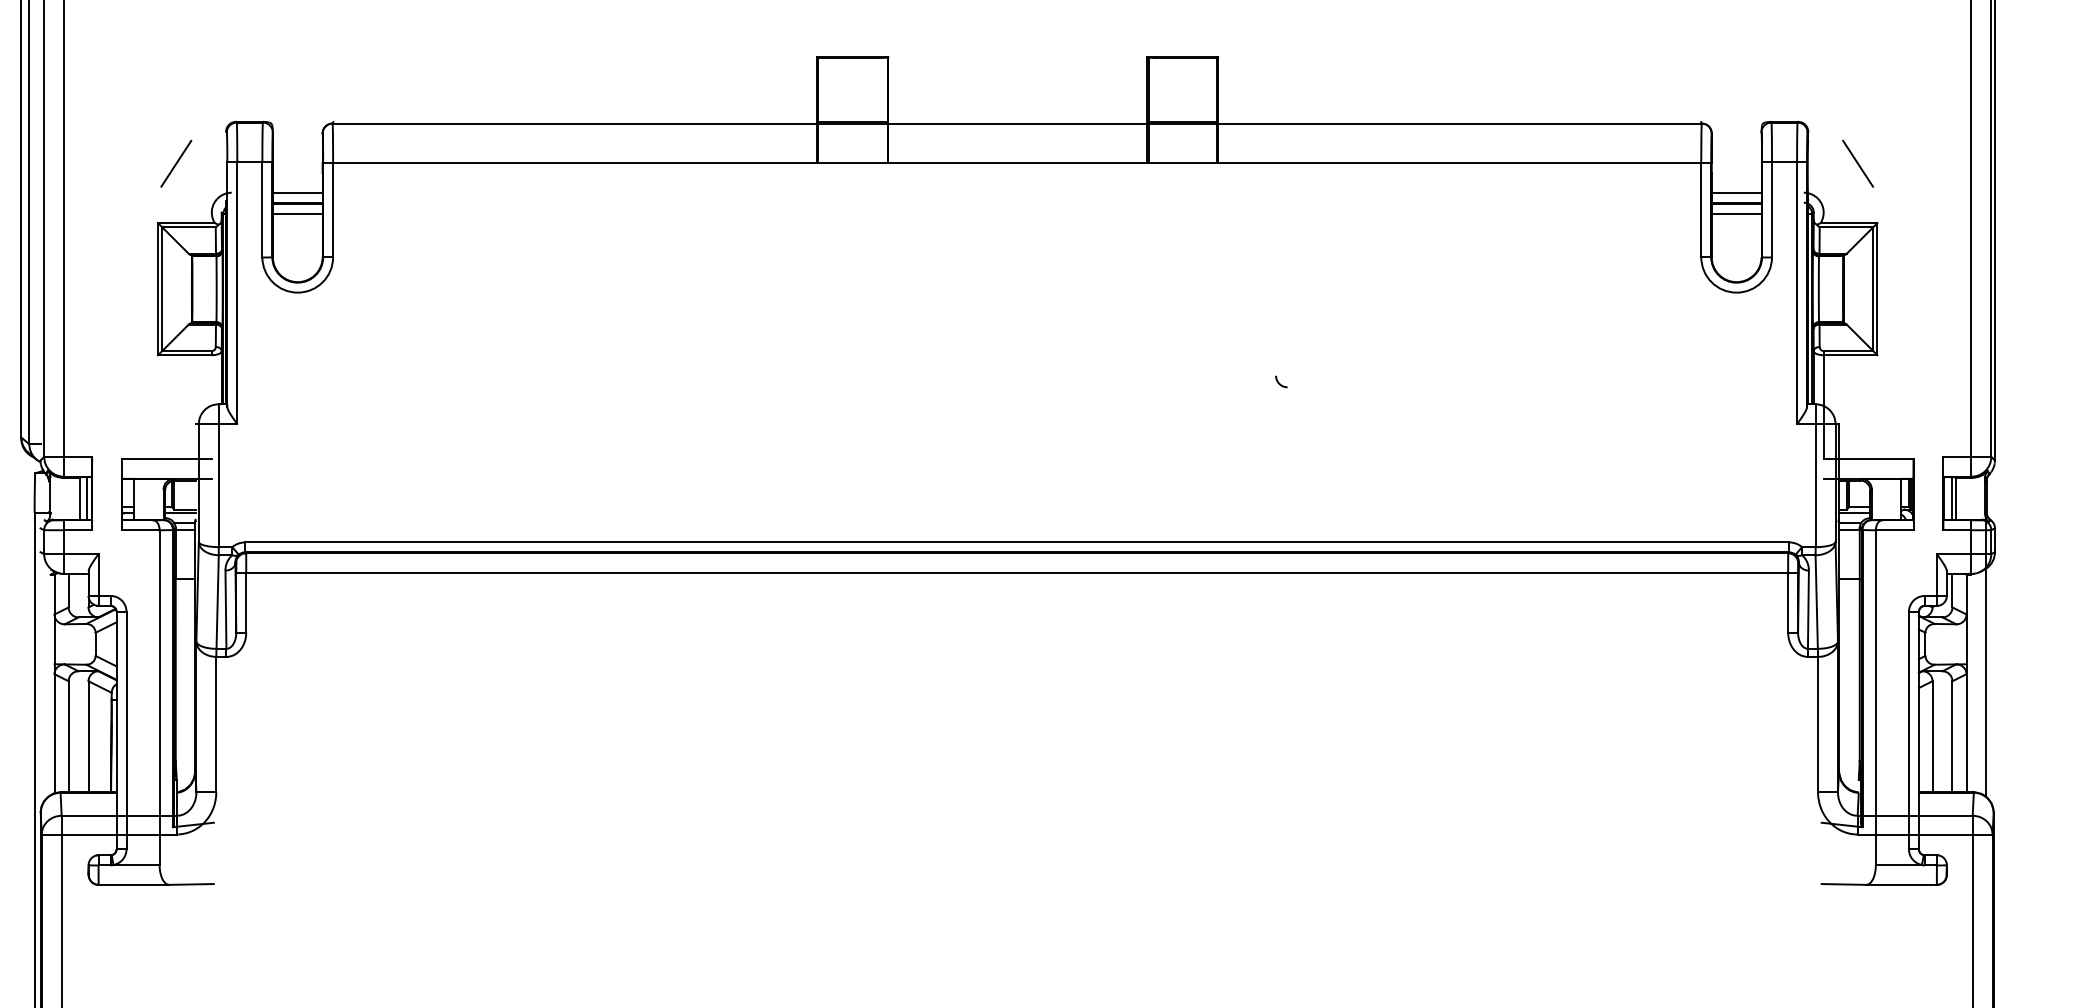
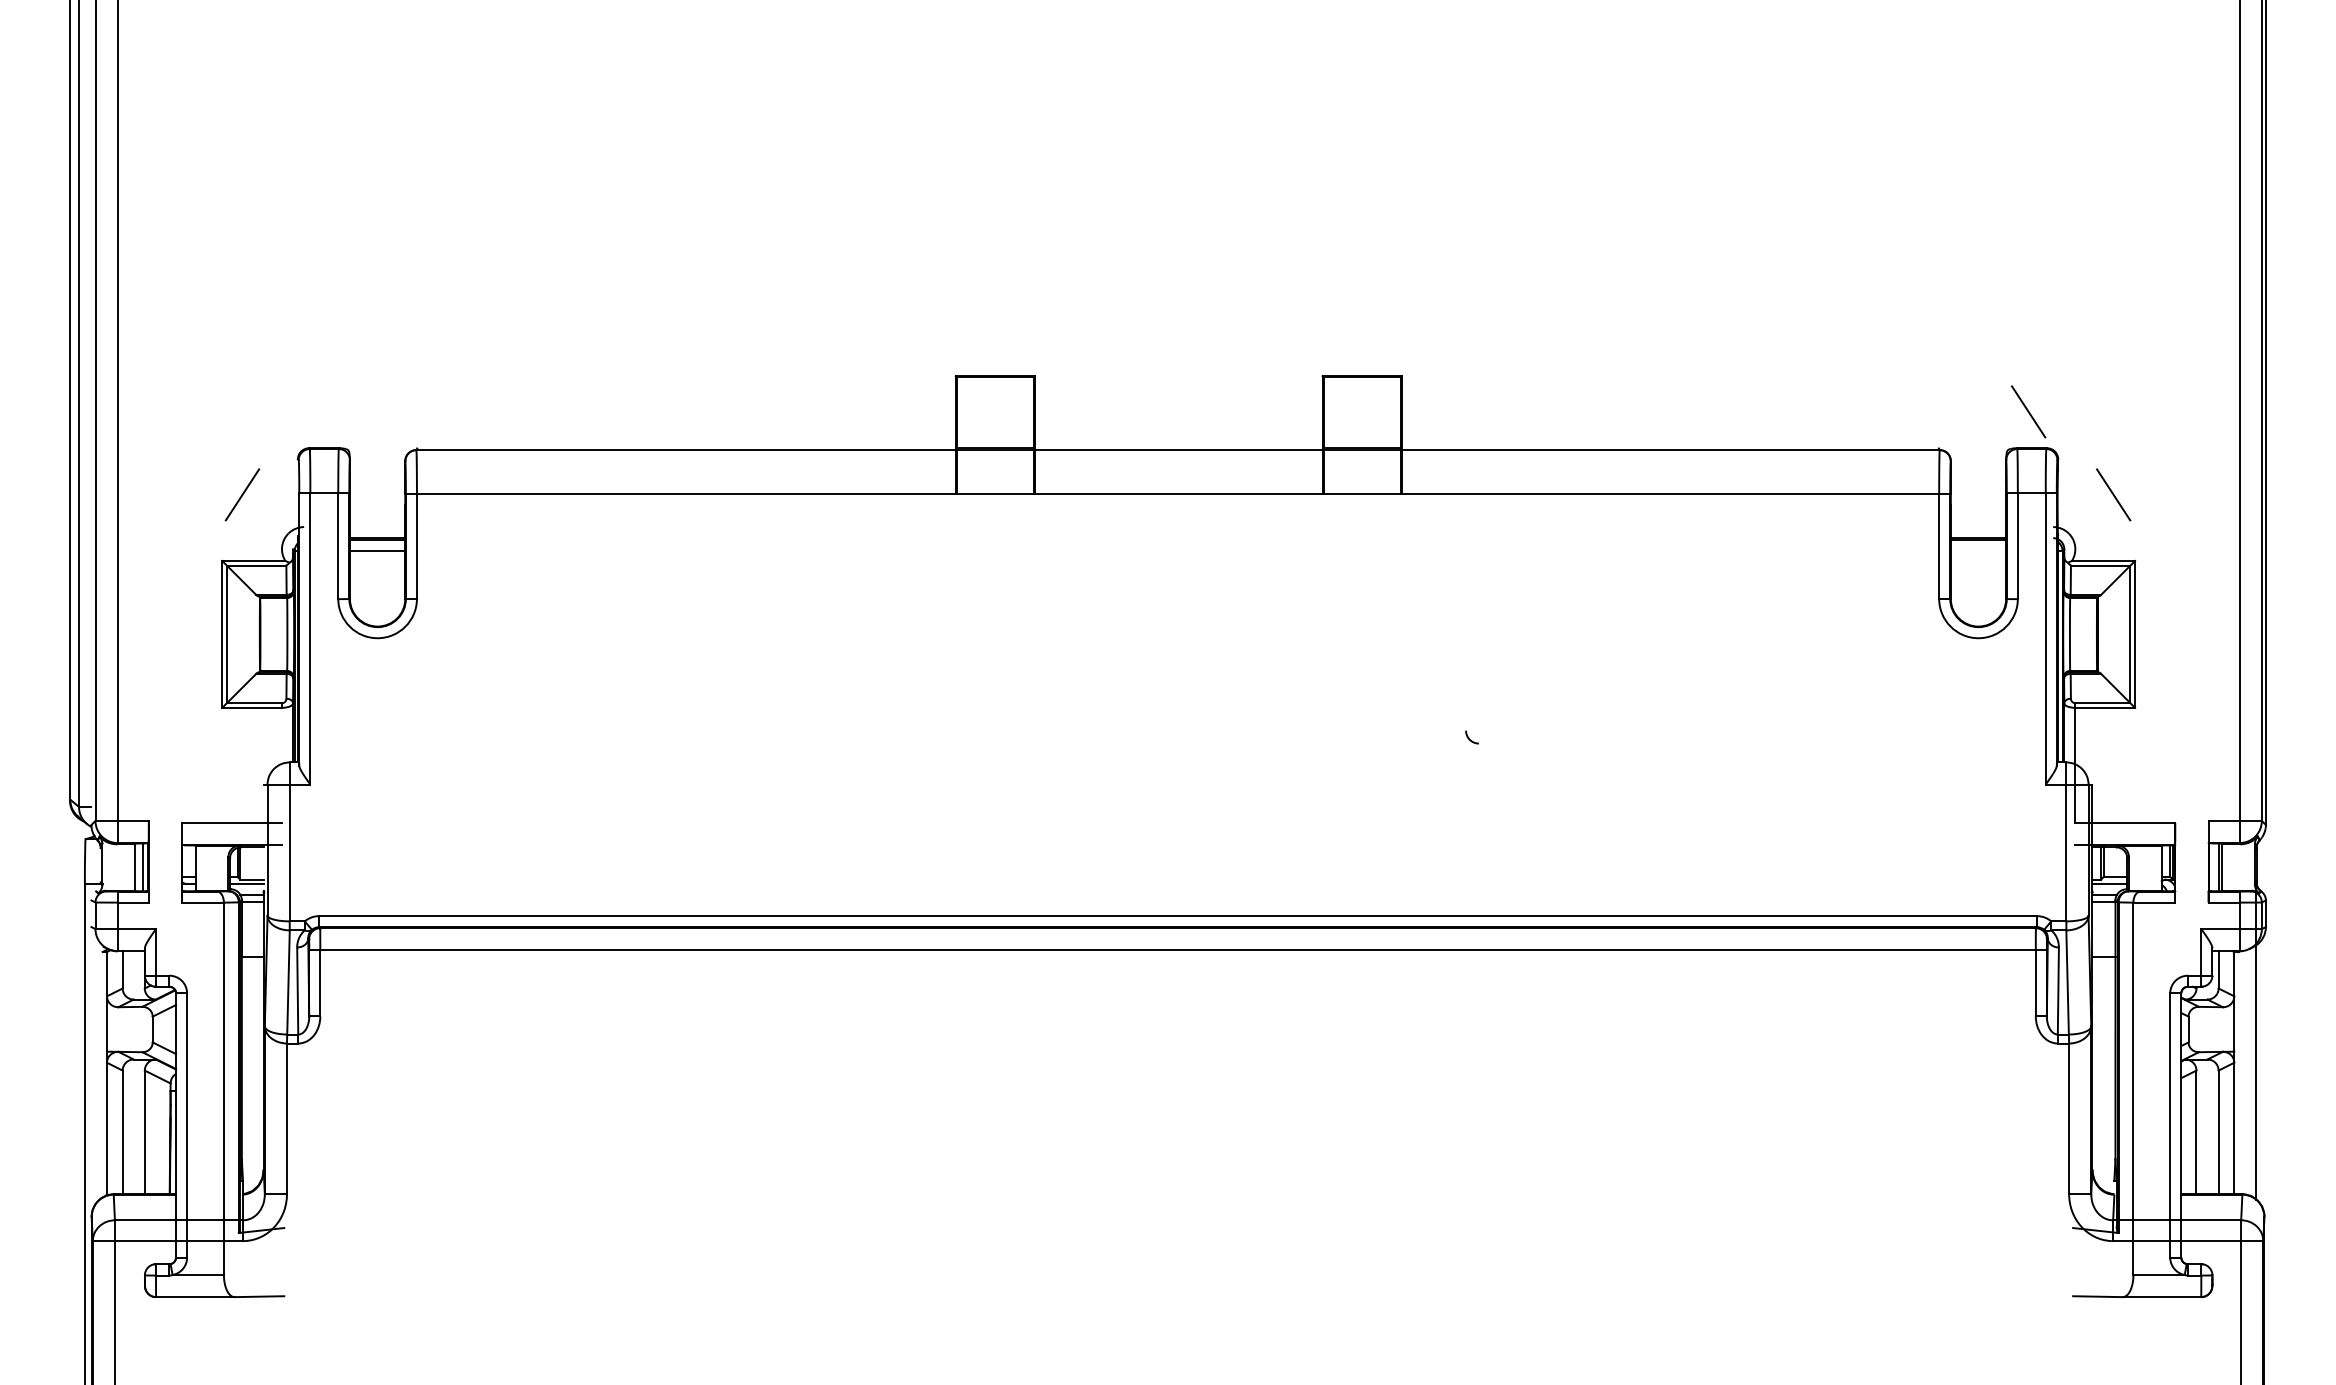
line: (1781, 88) -> (2028, 411), added
line: (297, 193) -> (377, 527), removed
line: (1736, 193) -> (1978, 527), removed
line: (1736, 213) -> (1978, 550), removed

